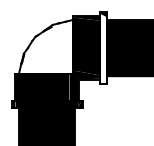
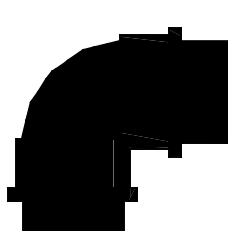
fill: (45, 46) -> (69, 89), added
fill: (103, 48) -> (175, 92), added

